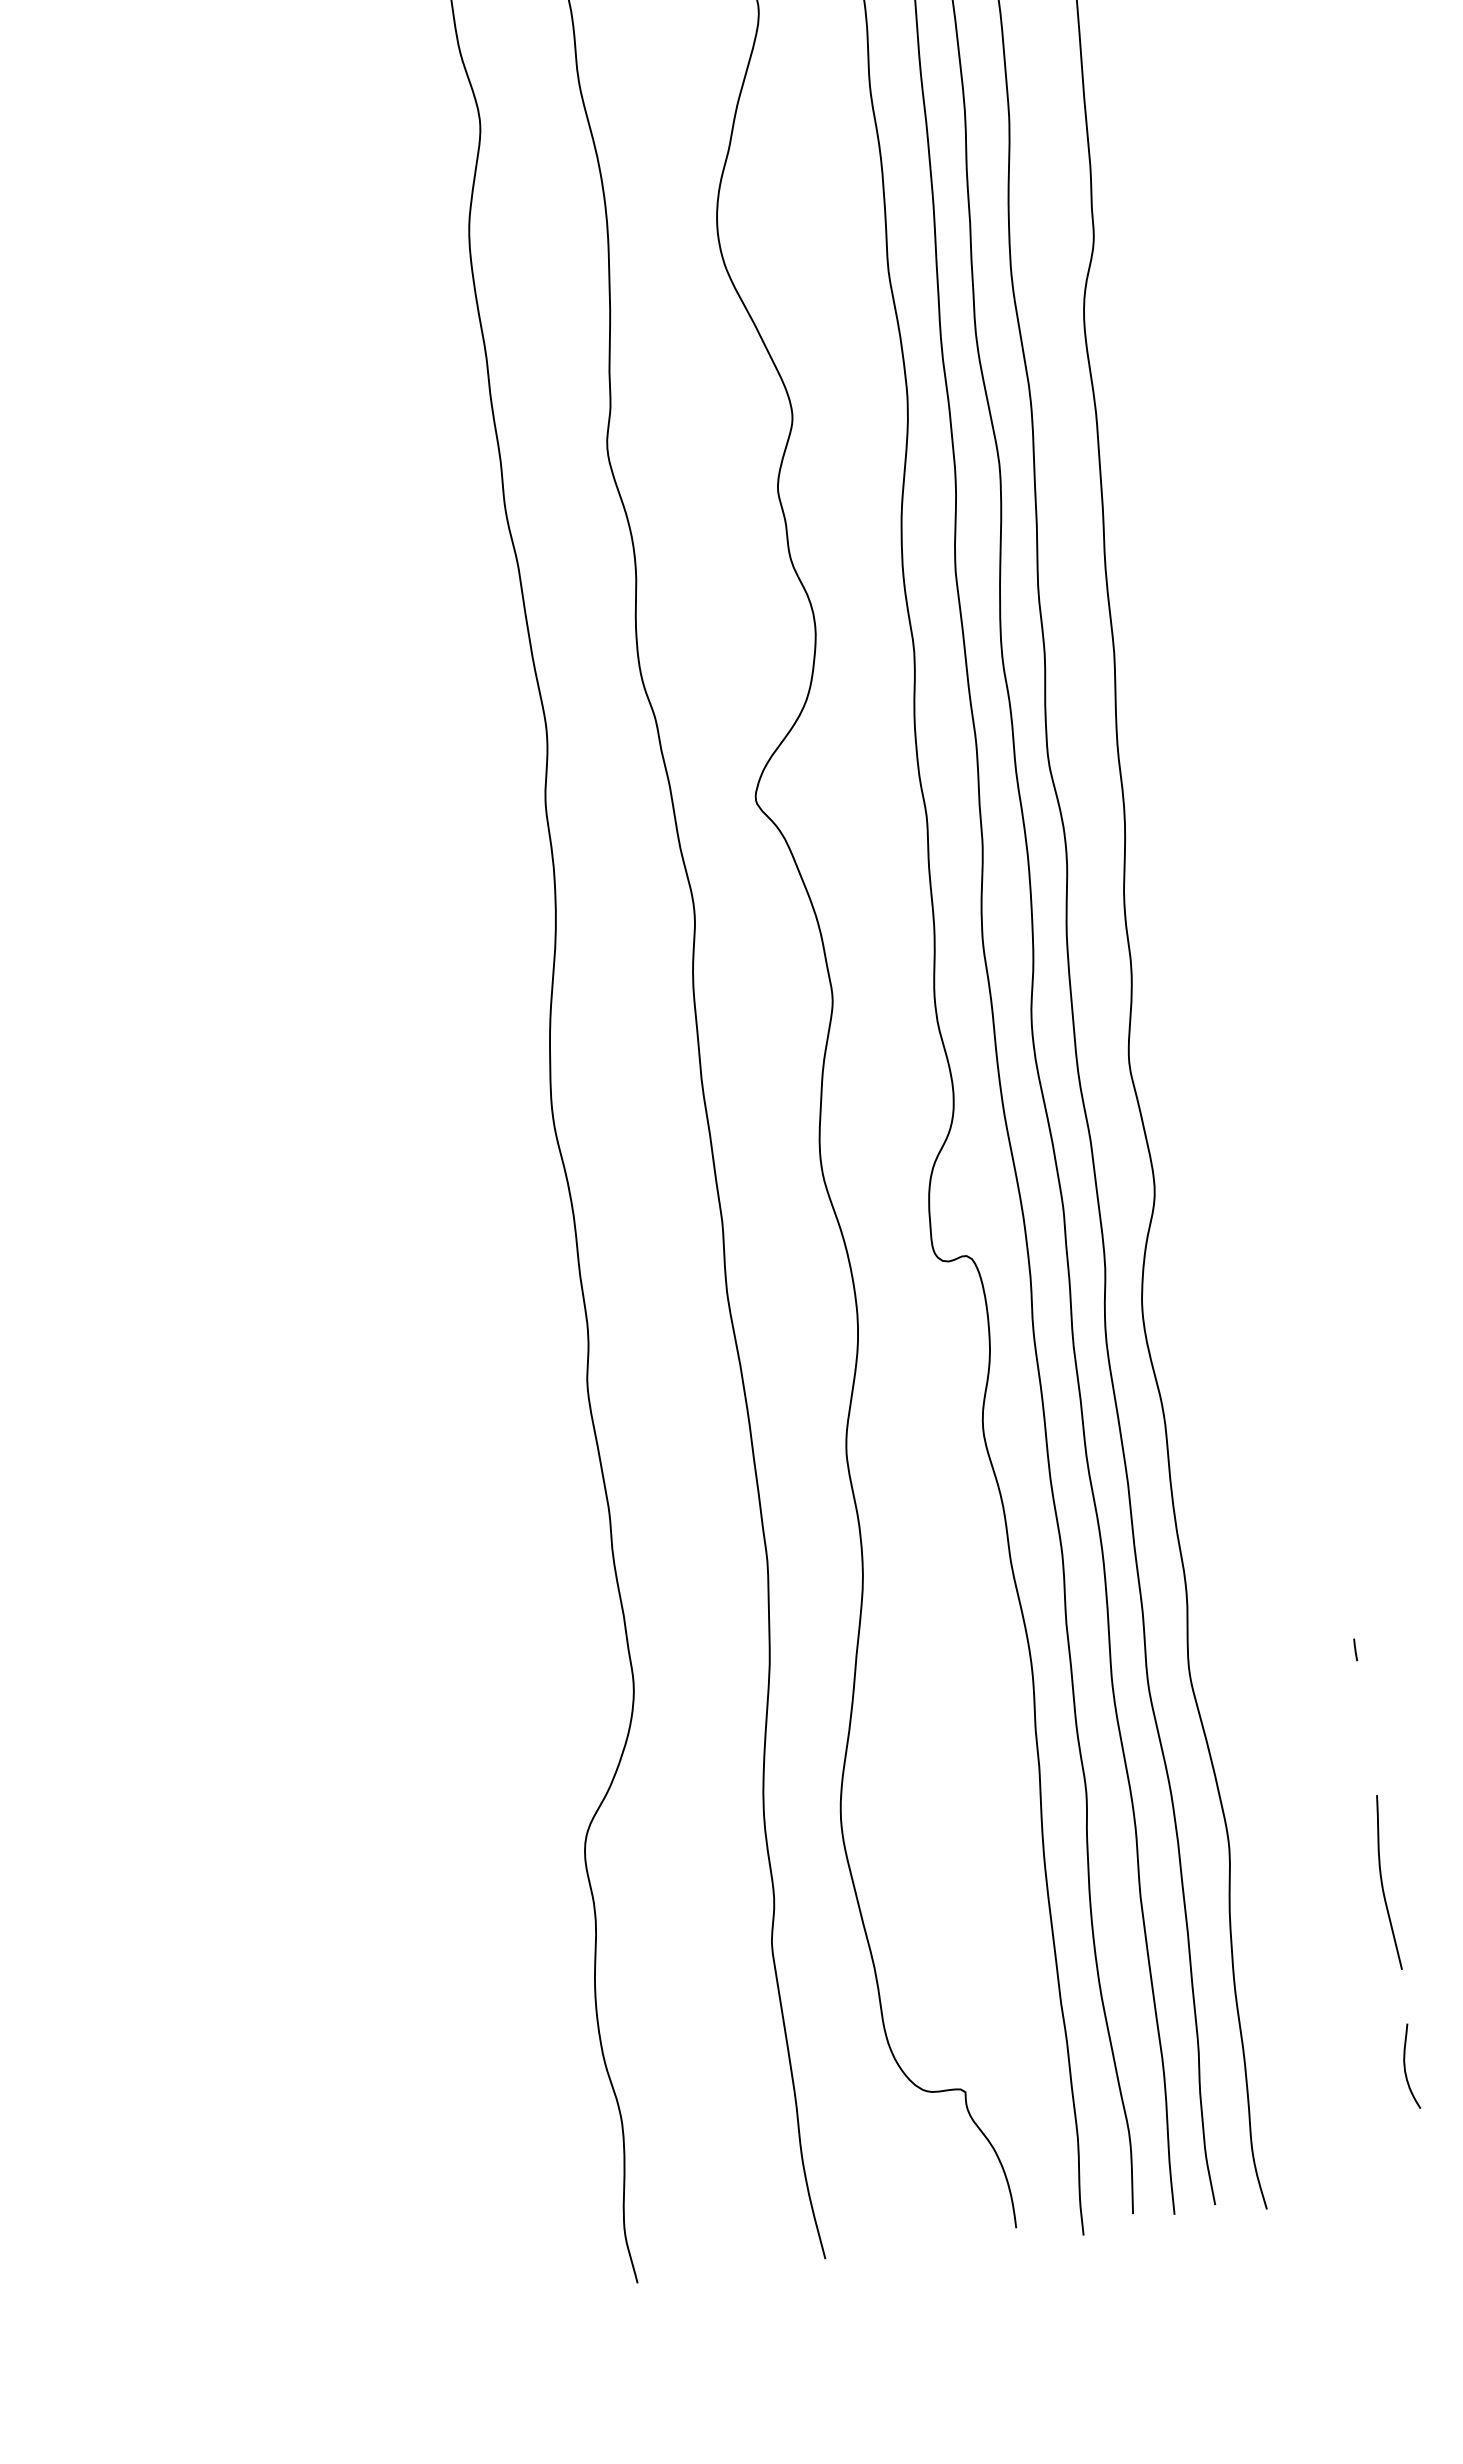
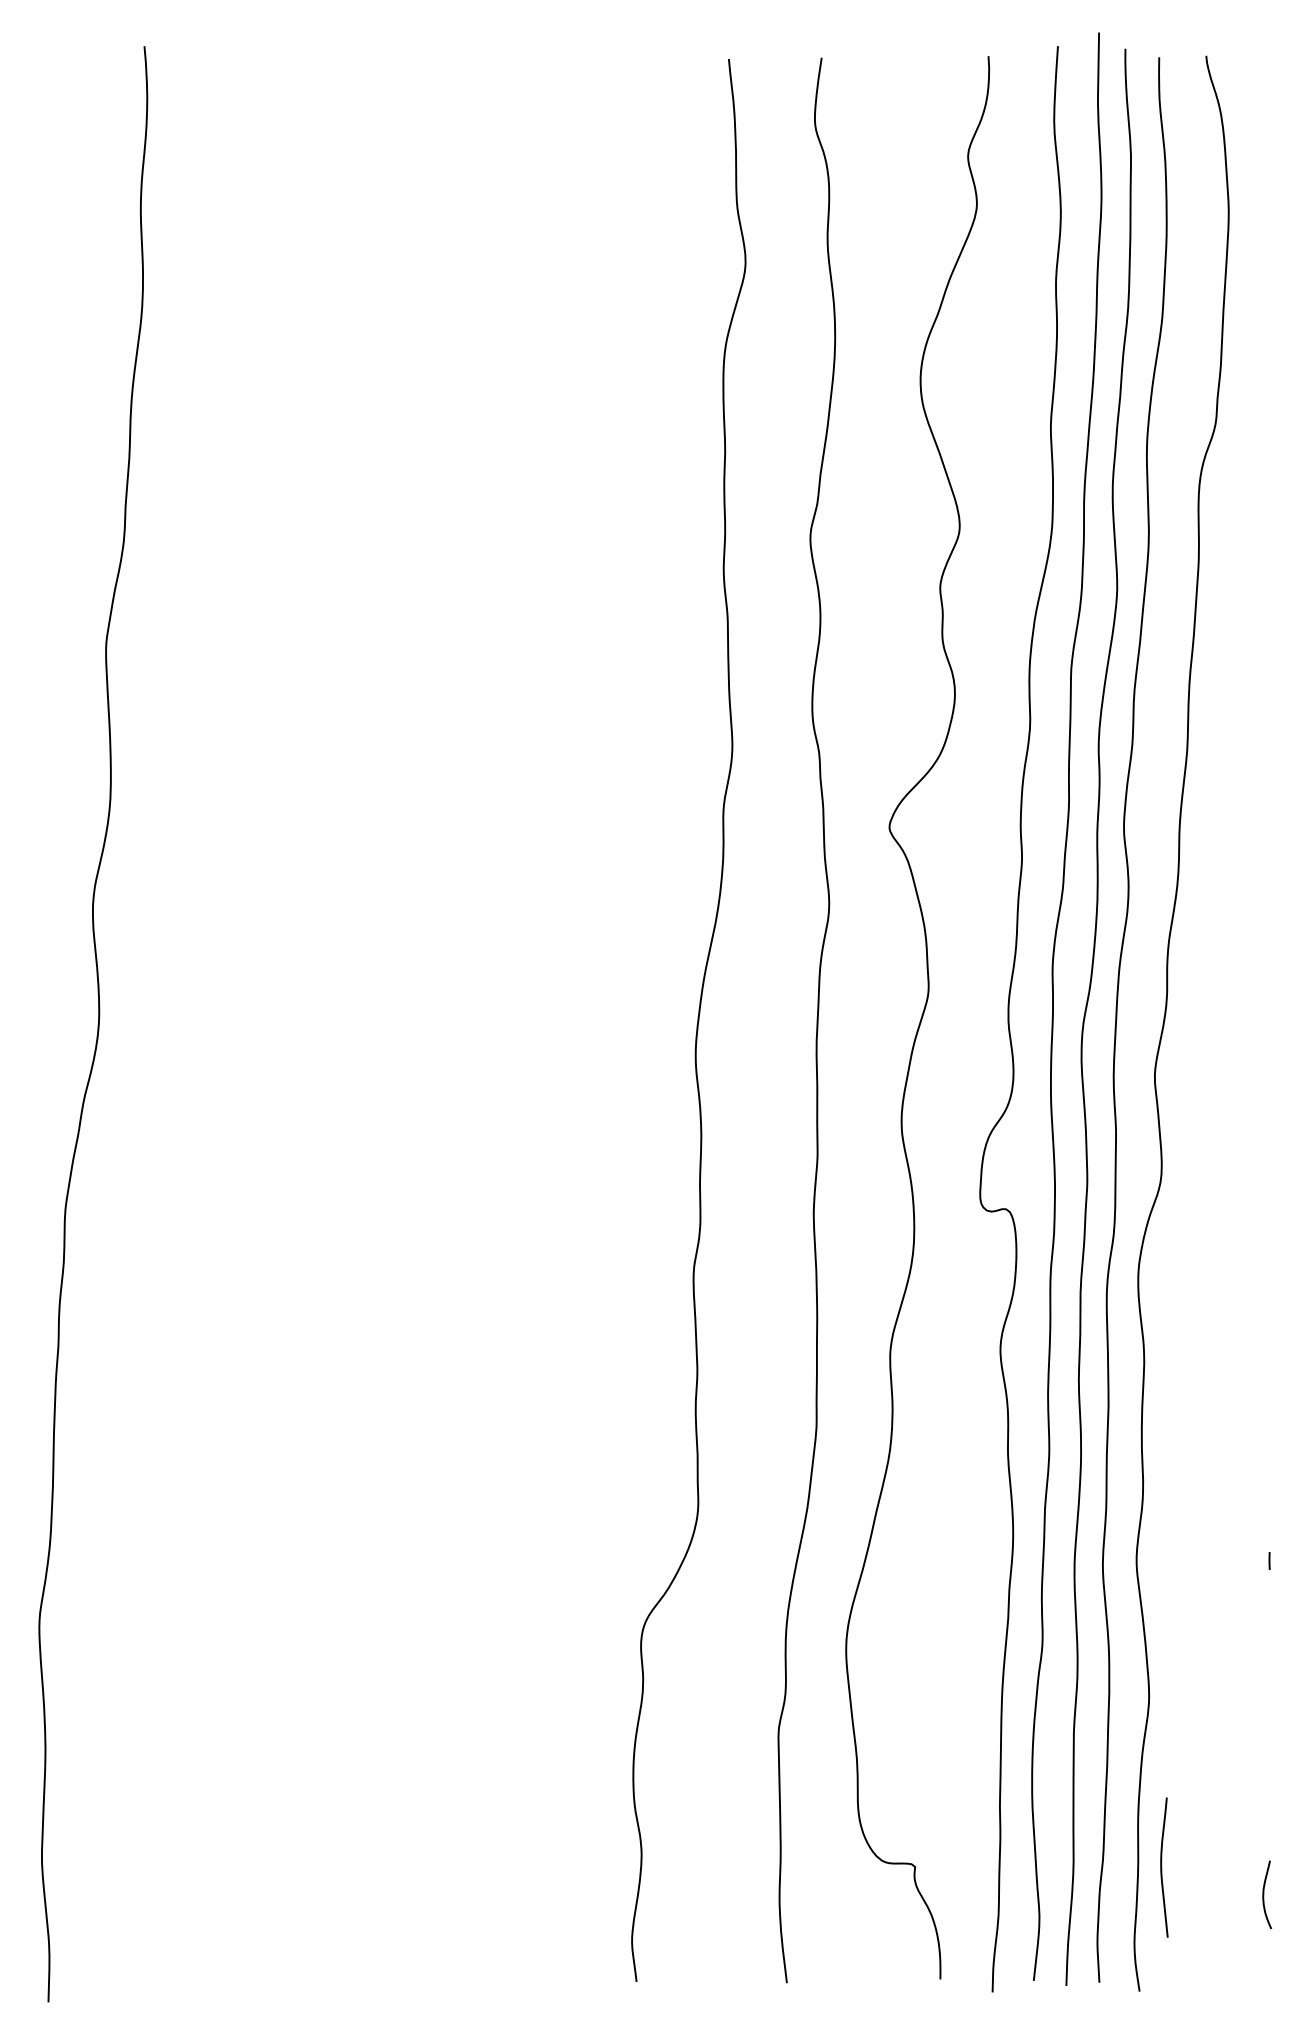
curve: (1383, 1883) -> (1162, 1867), moved

